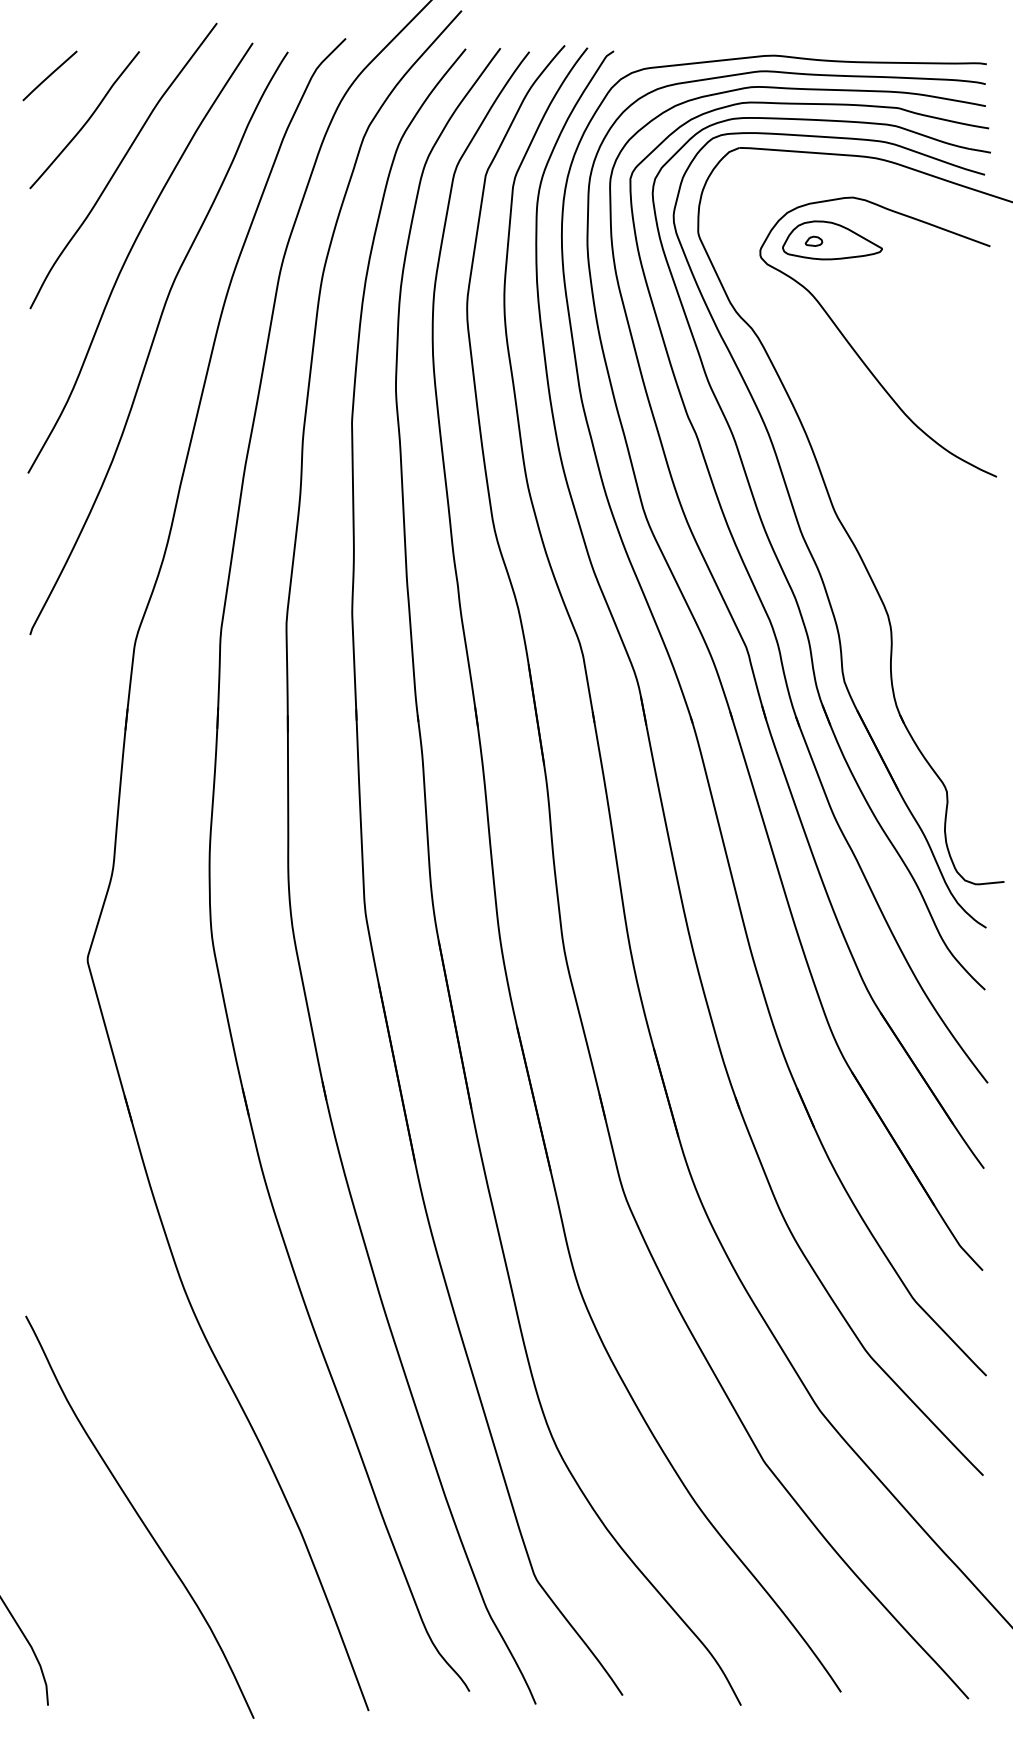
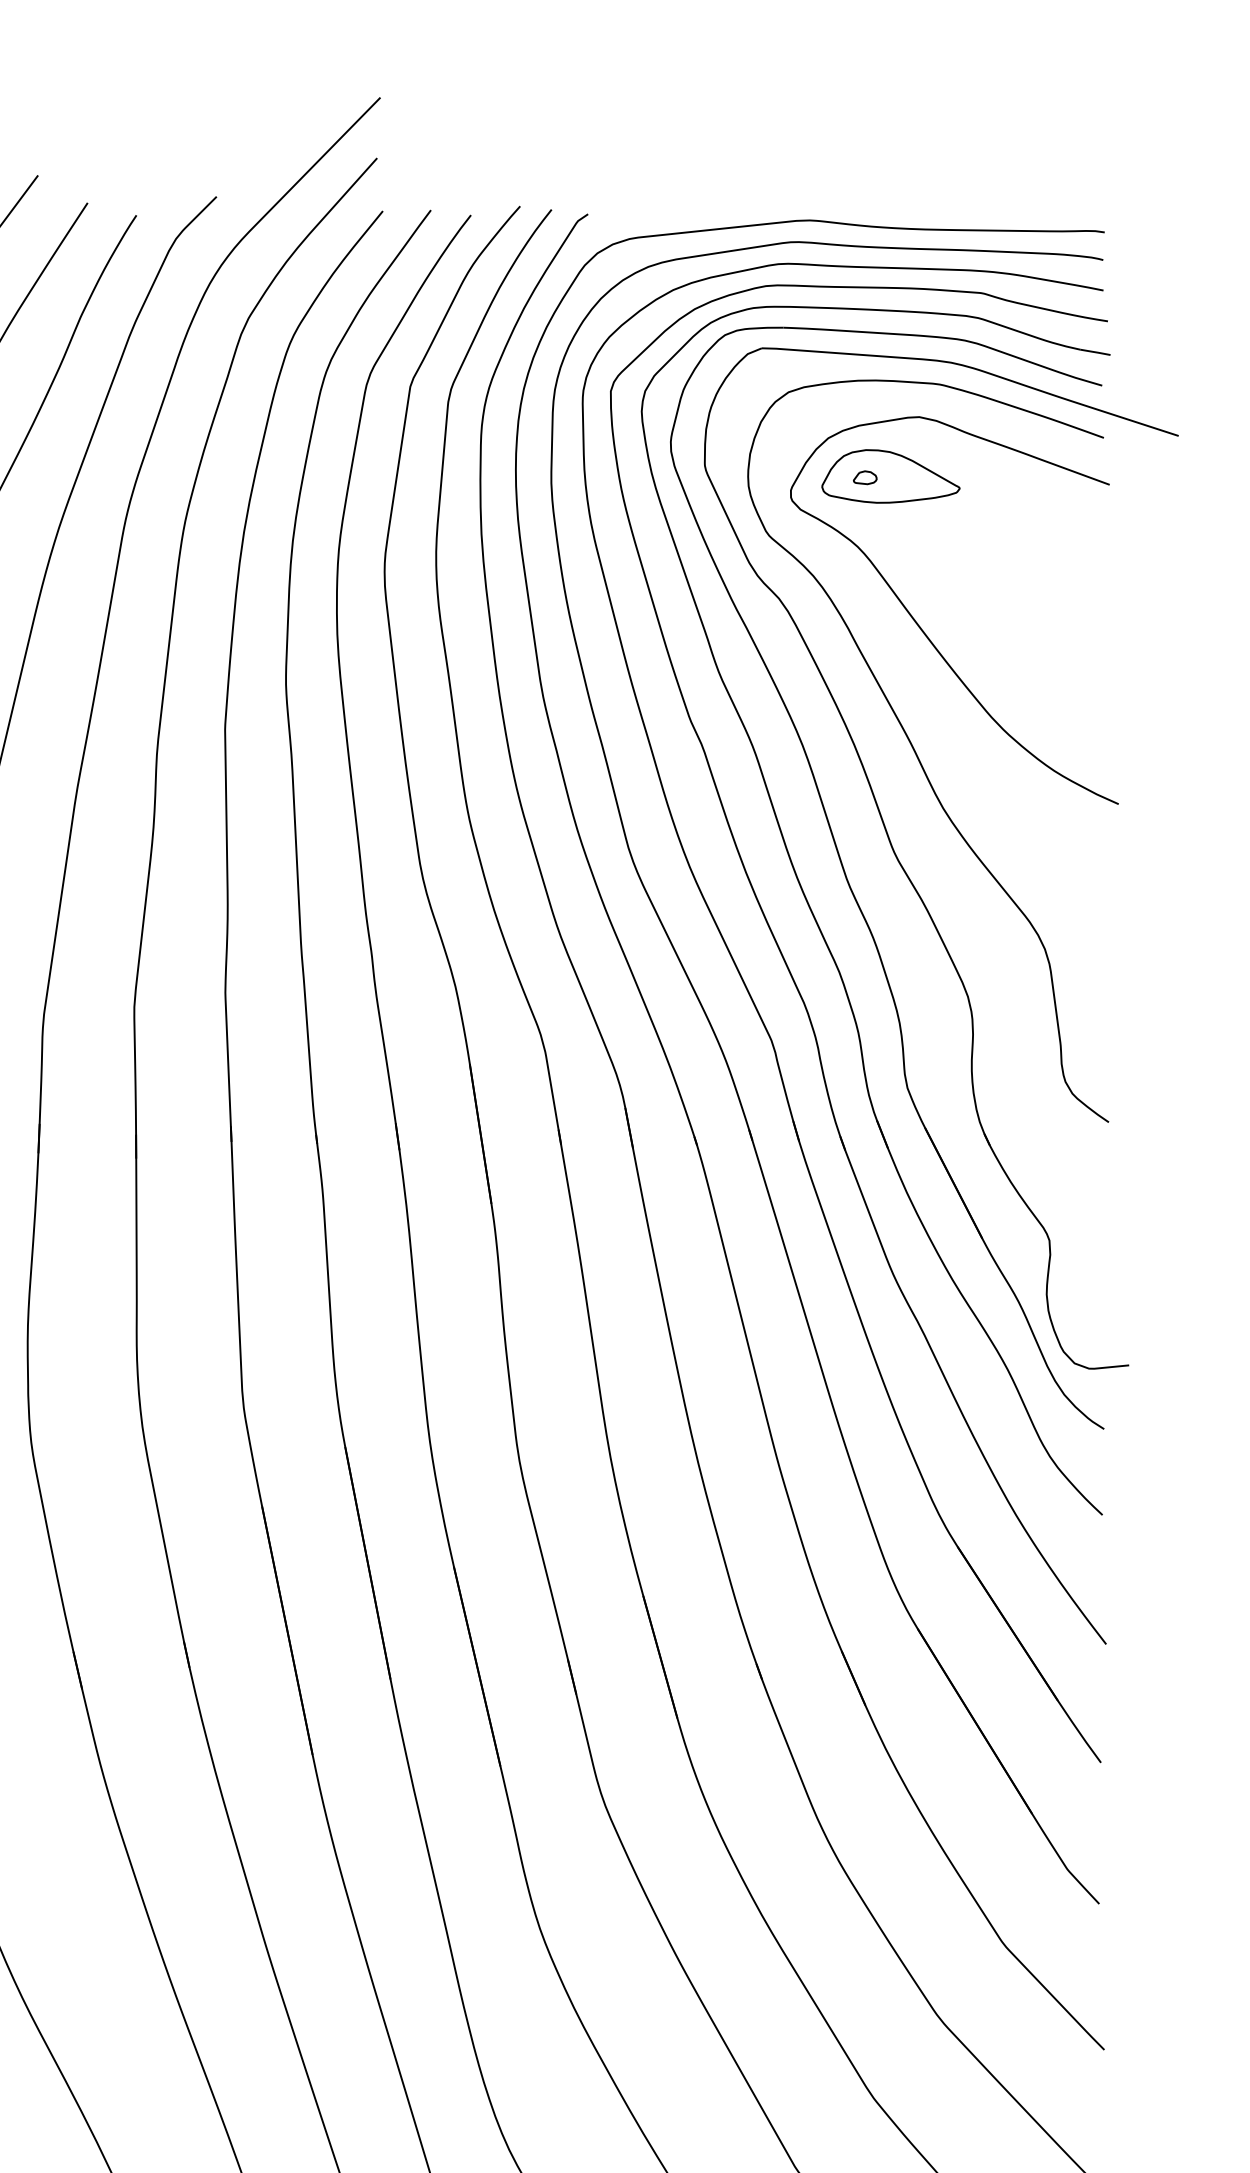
curve: (852, 441) -> (918, 755), added

